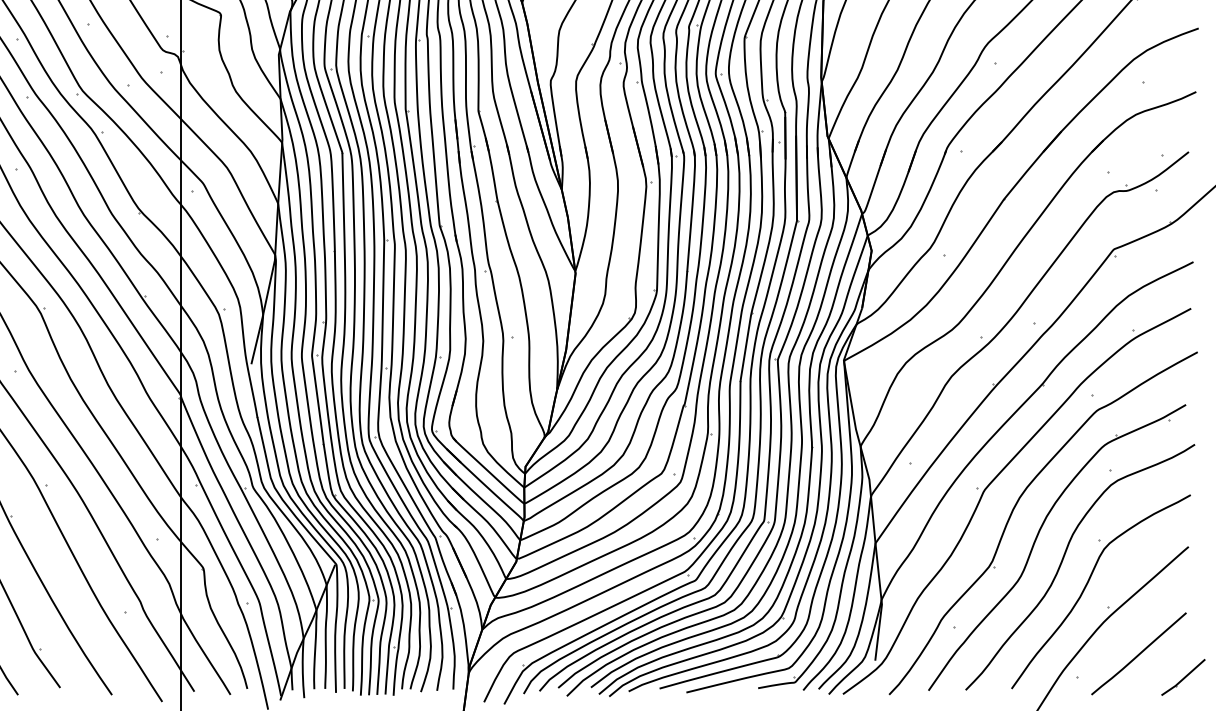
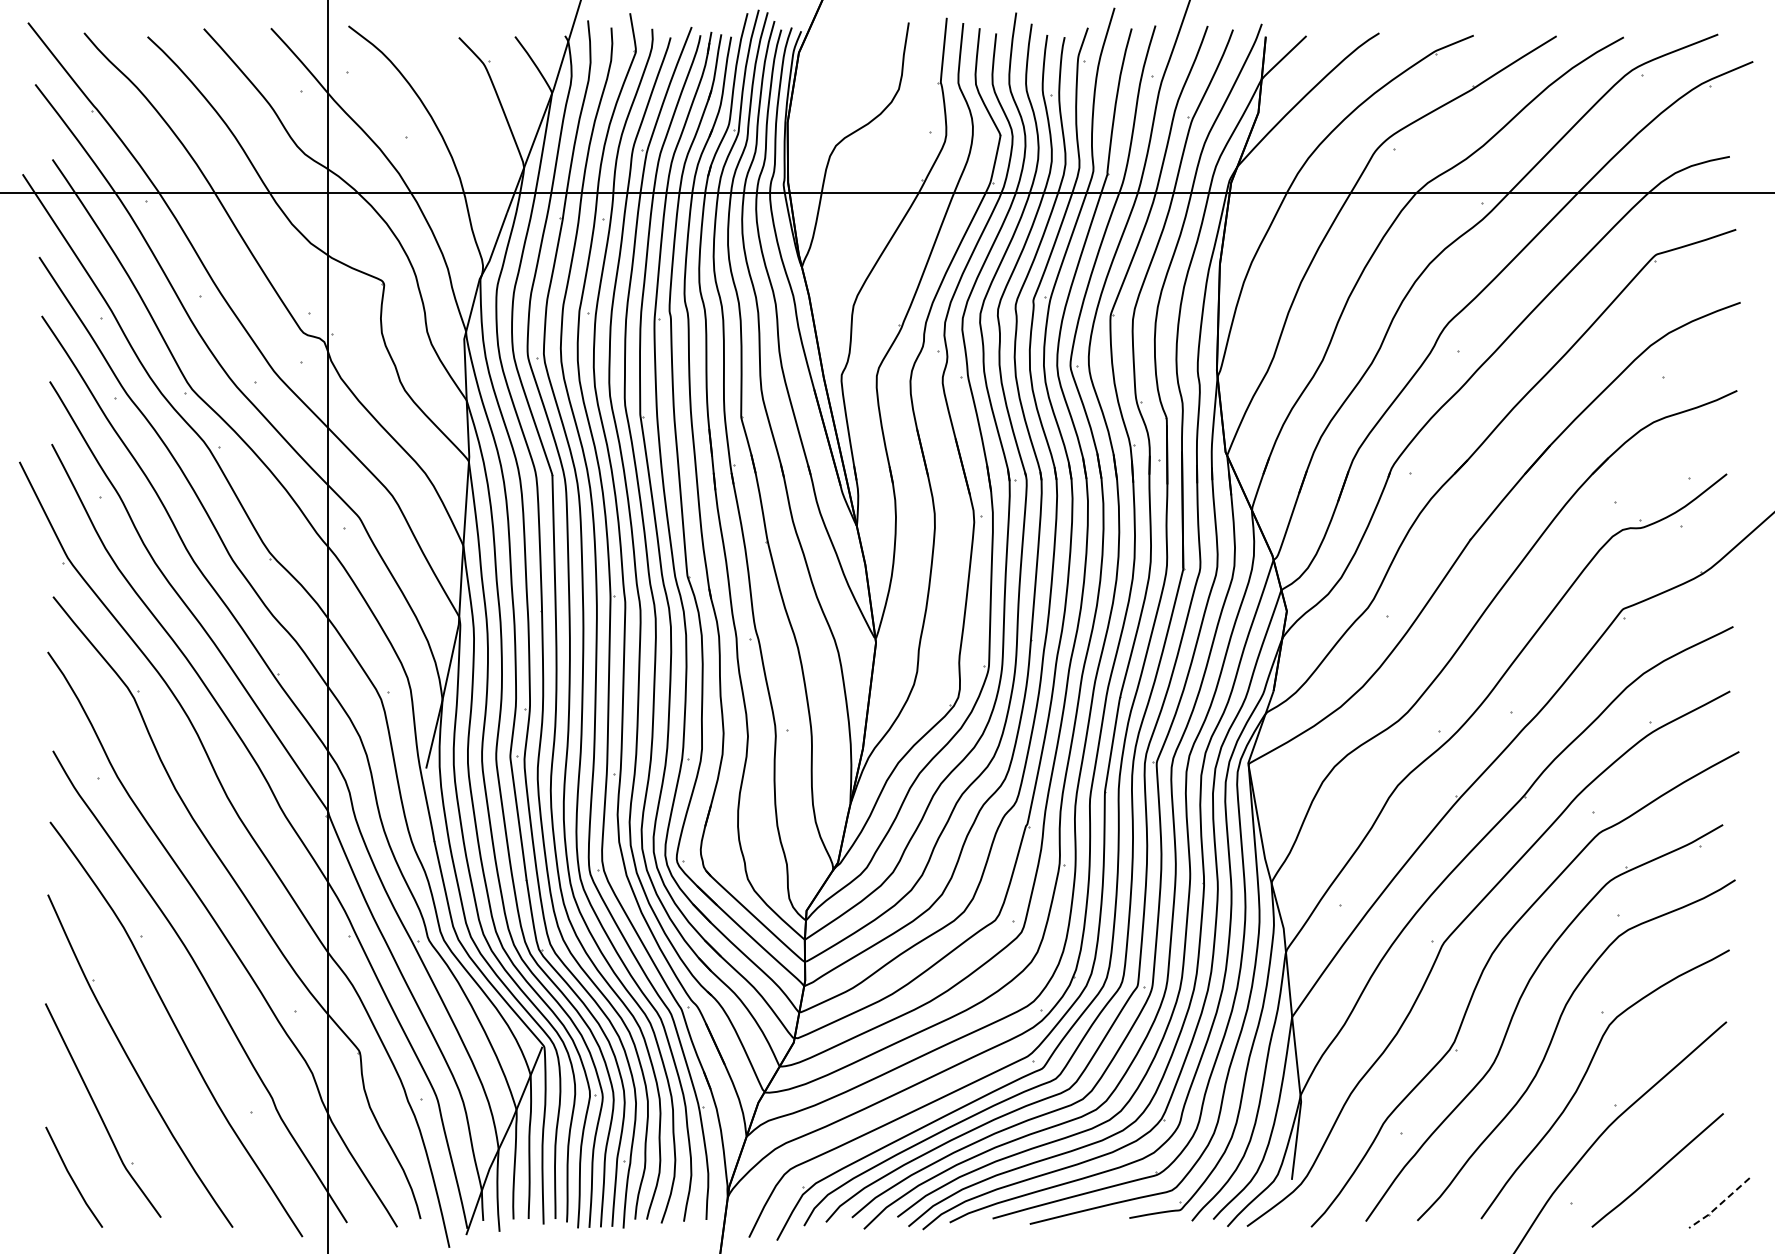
line: (1183, 678) -> (1719, 1204), solid -> dashed

